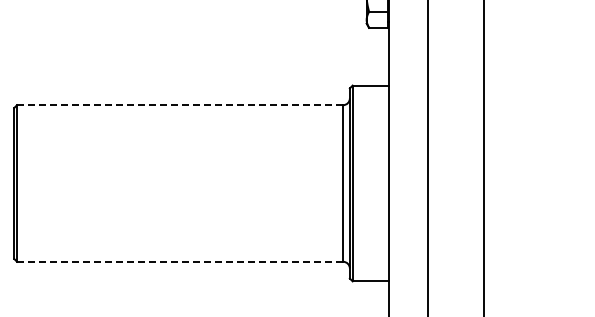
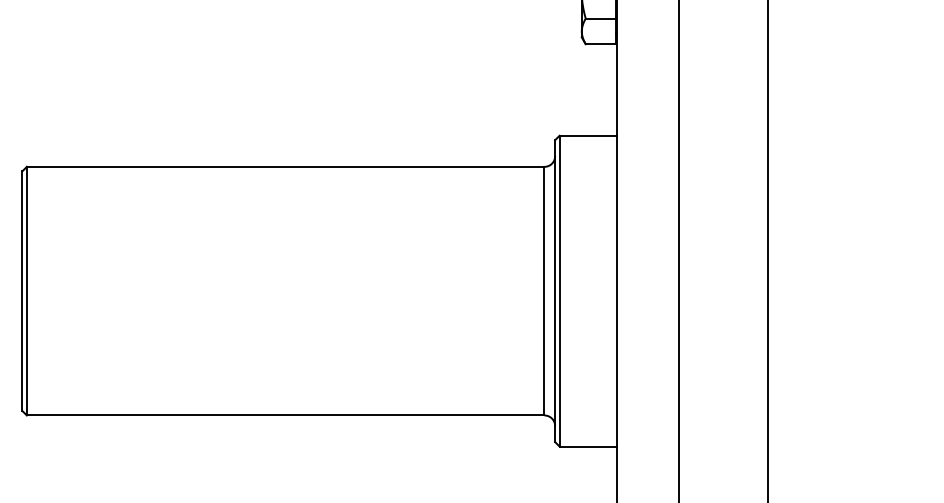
line: (179, 105) -> (284, 167), dashed -> solid
line: (179, 261) -> (284, 415), dashed -> solid

